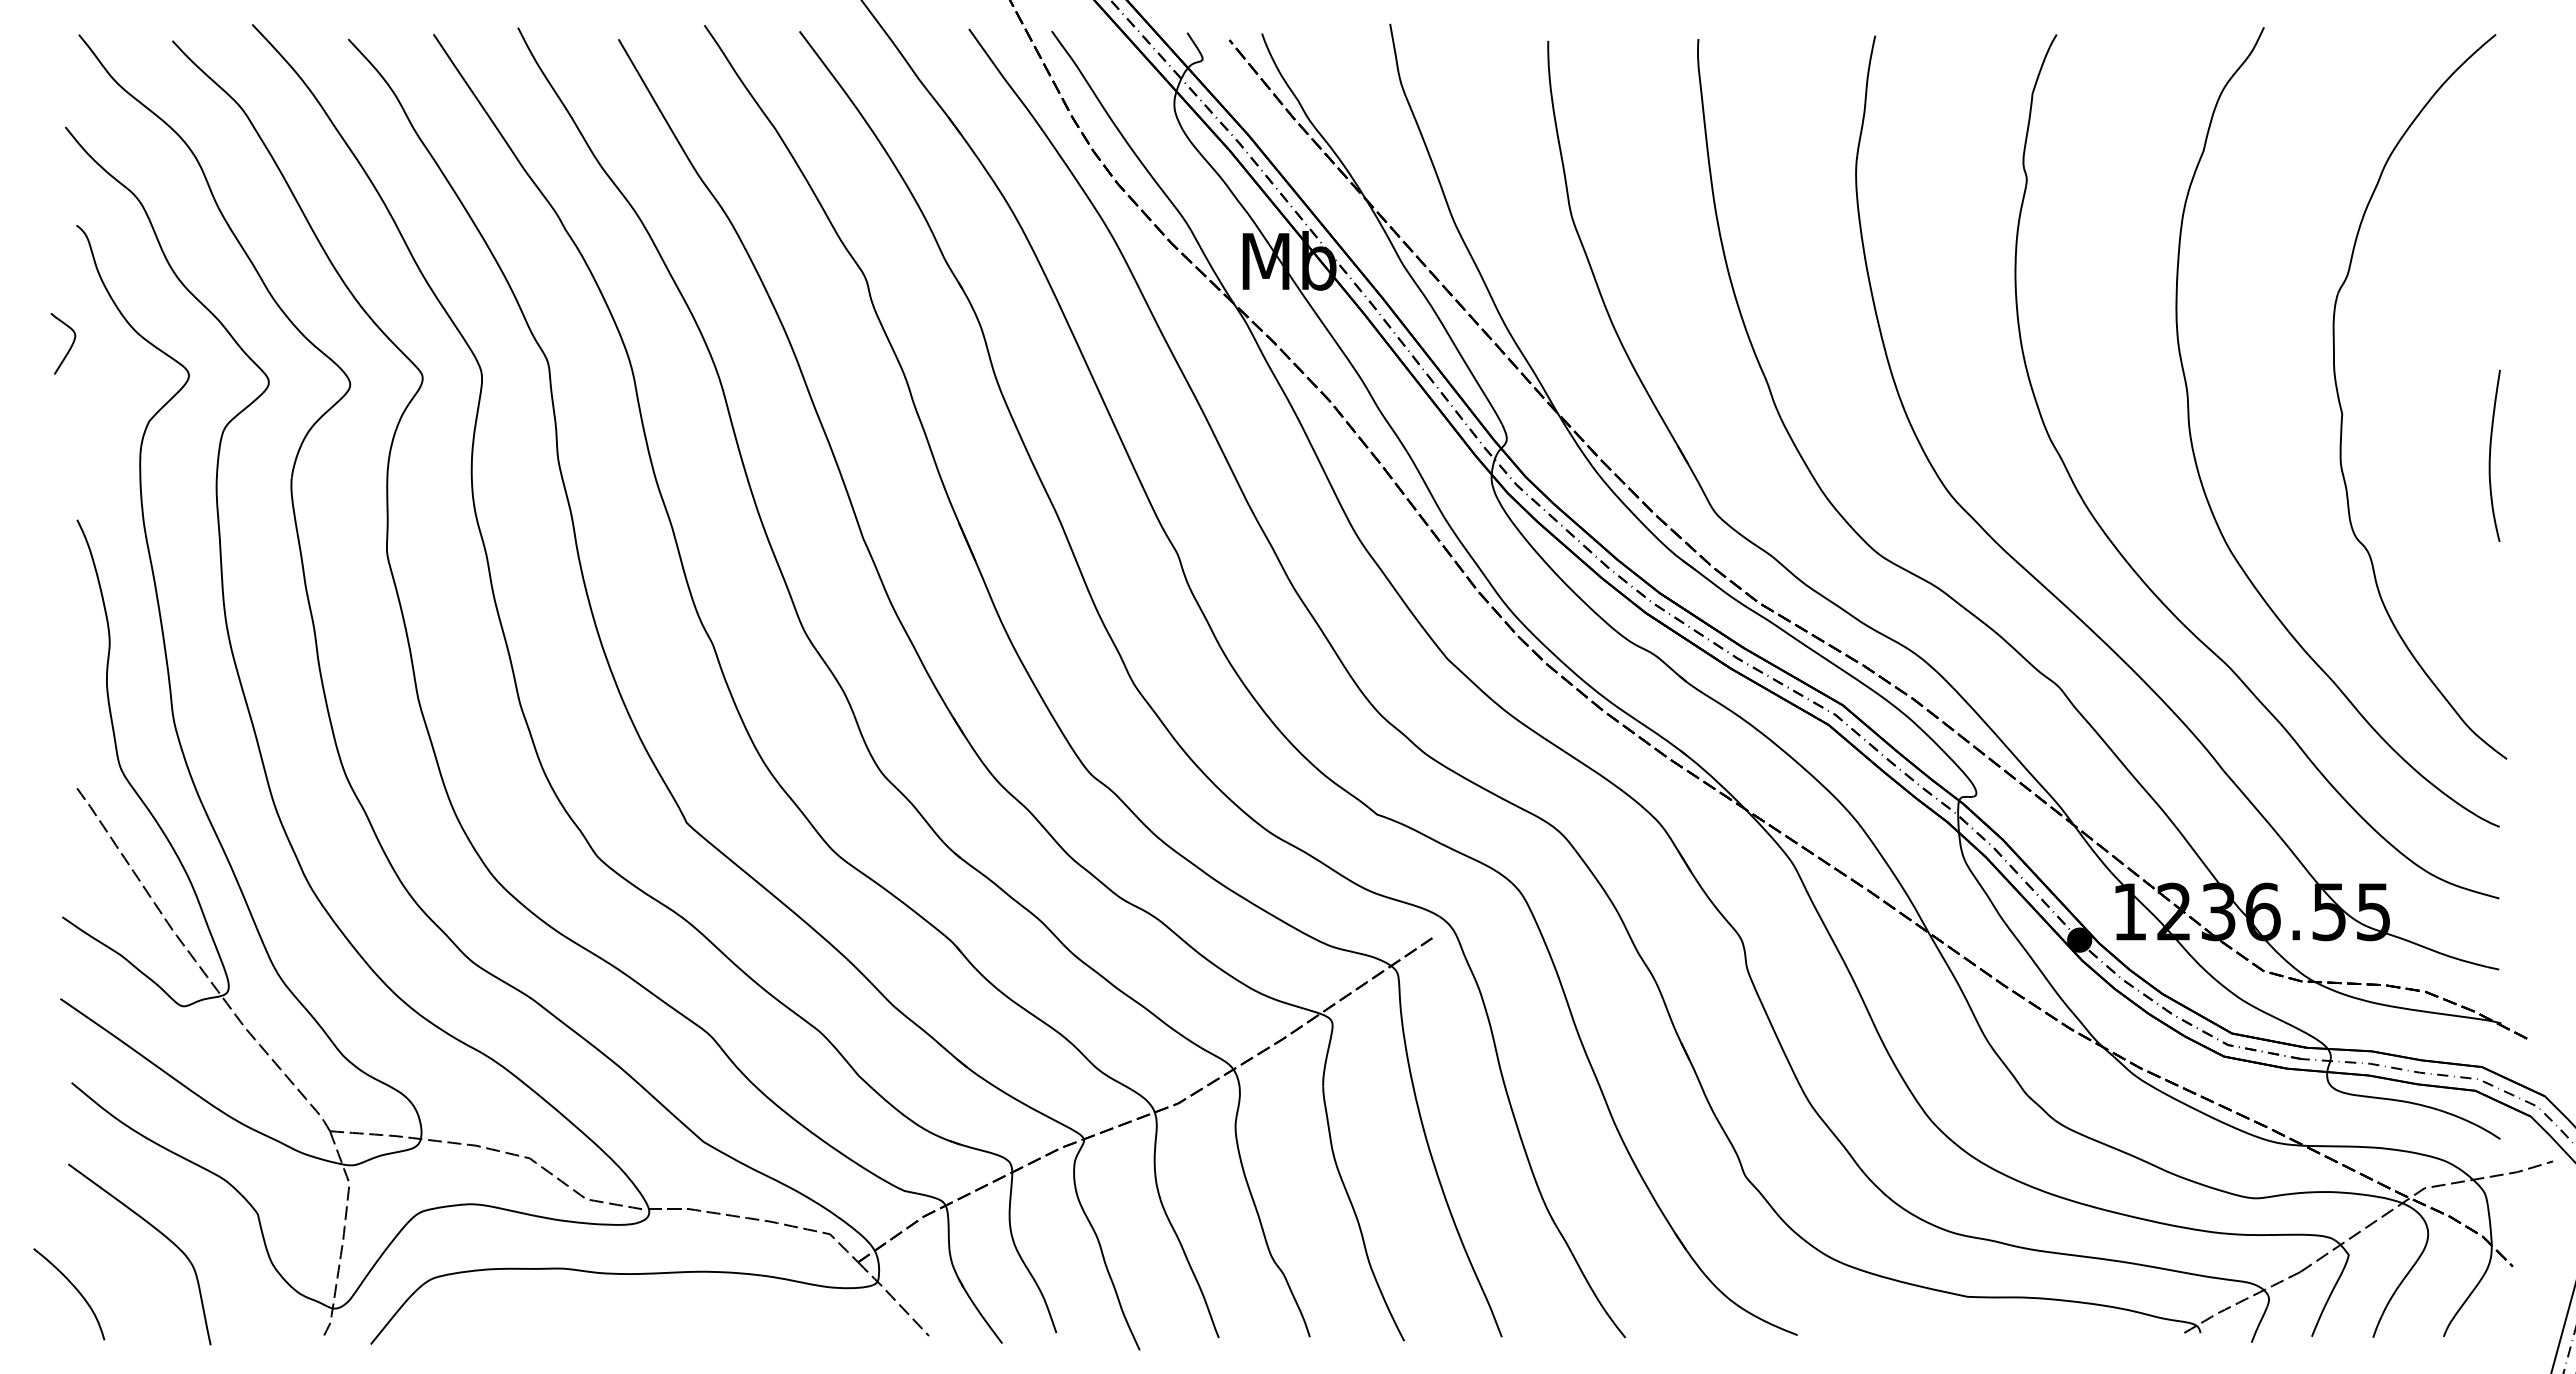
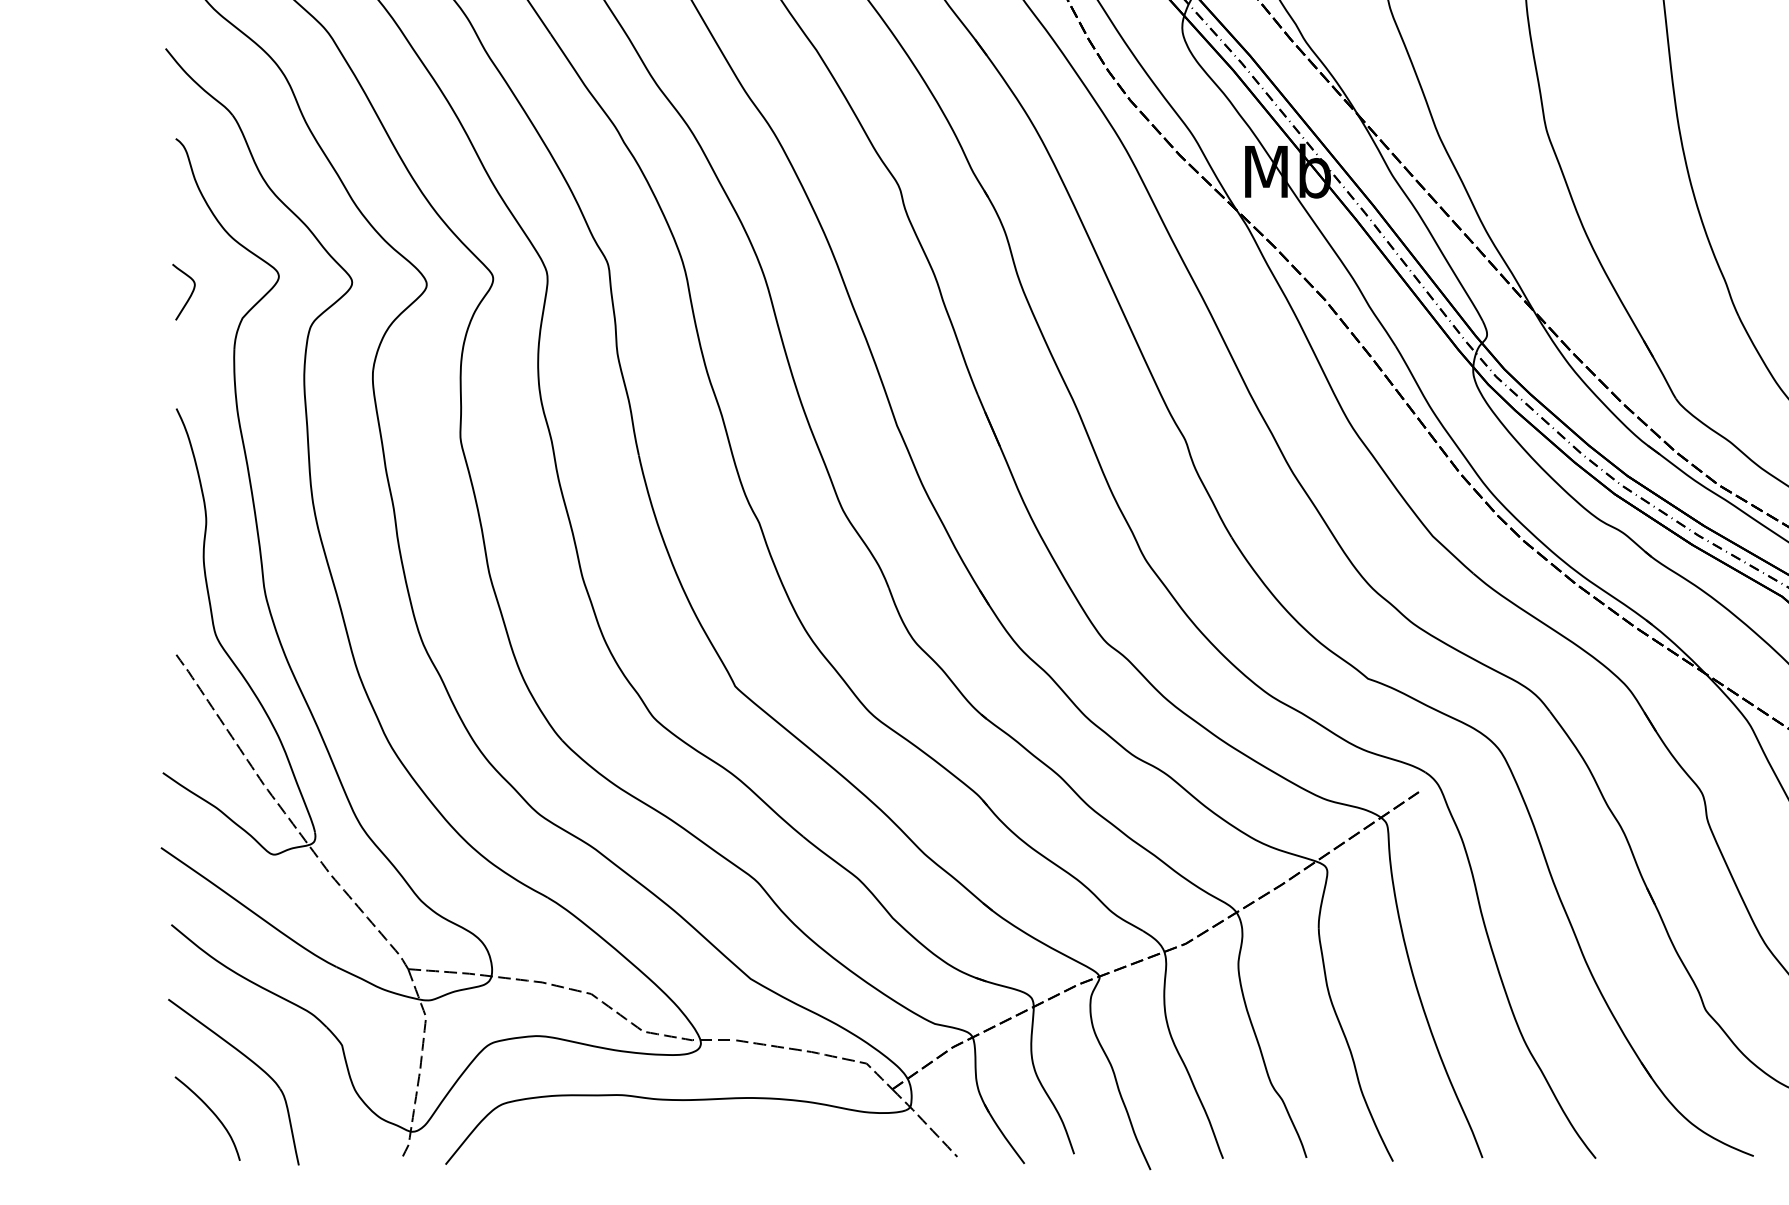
curve: (70, 346) -> (190, 294), moved
curve: (74, 1288) -> (212, 1113), moved

